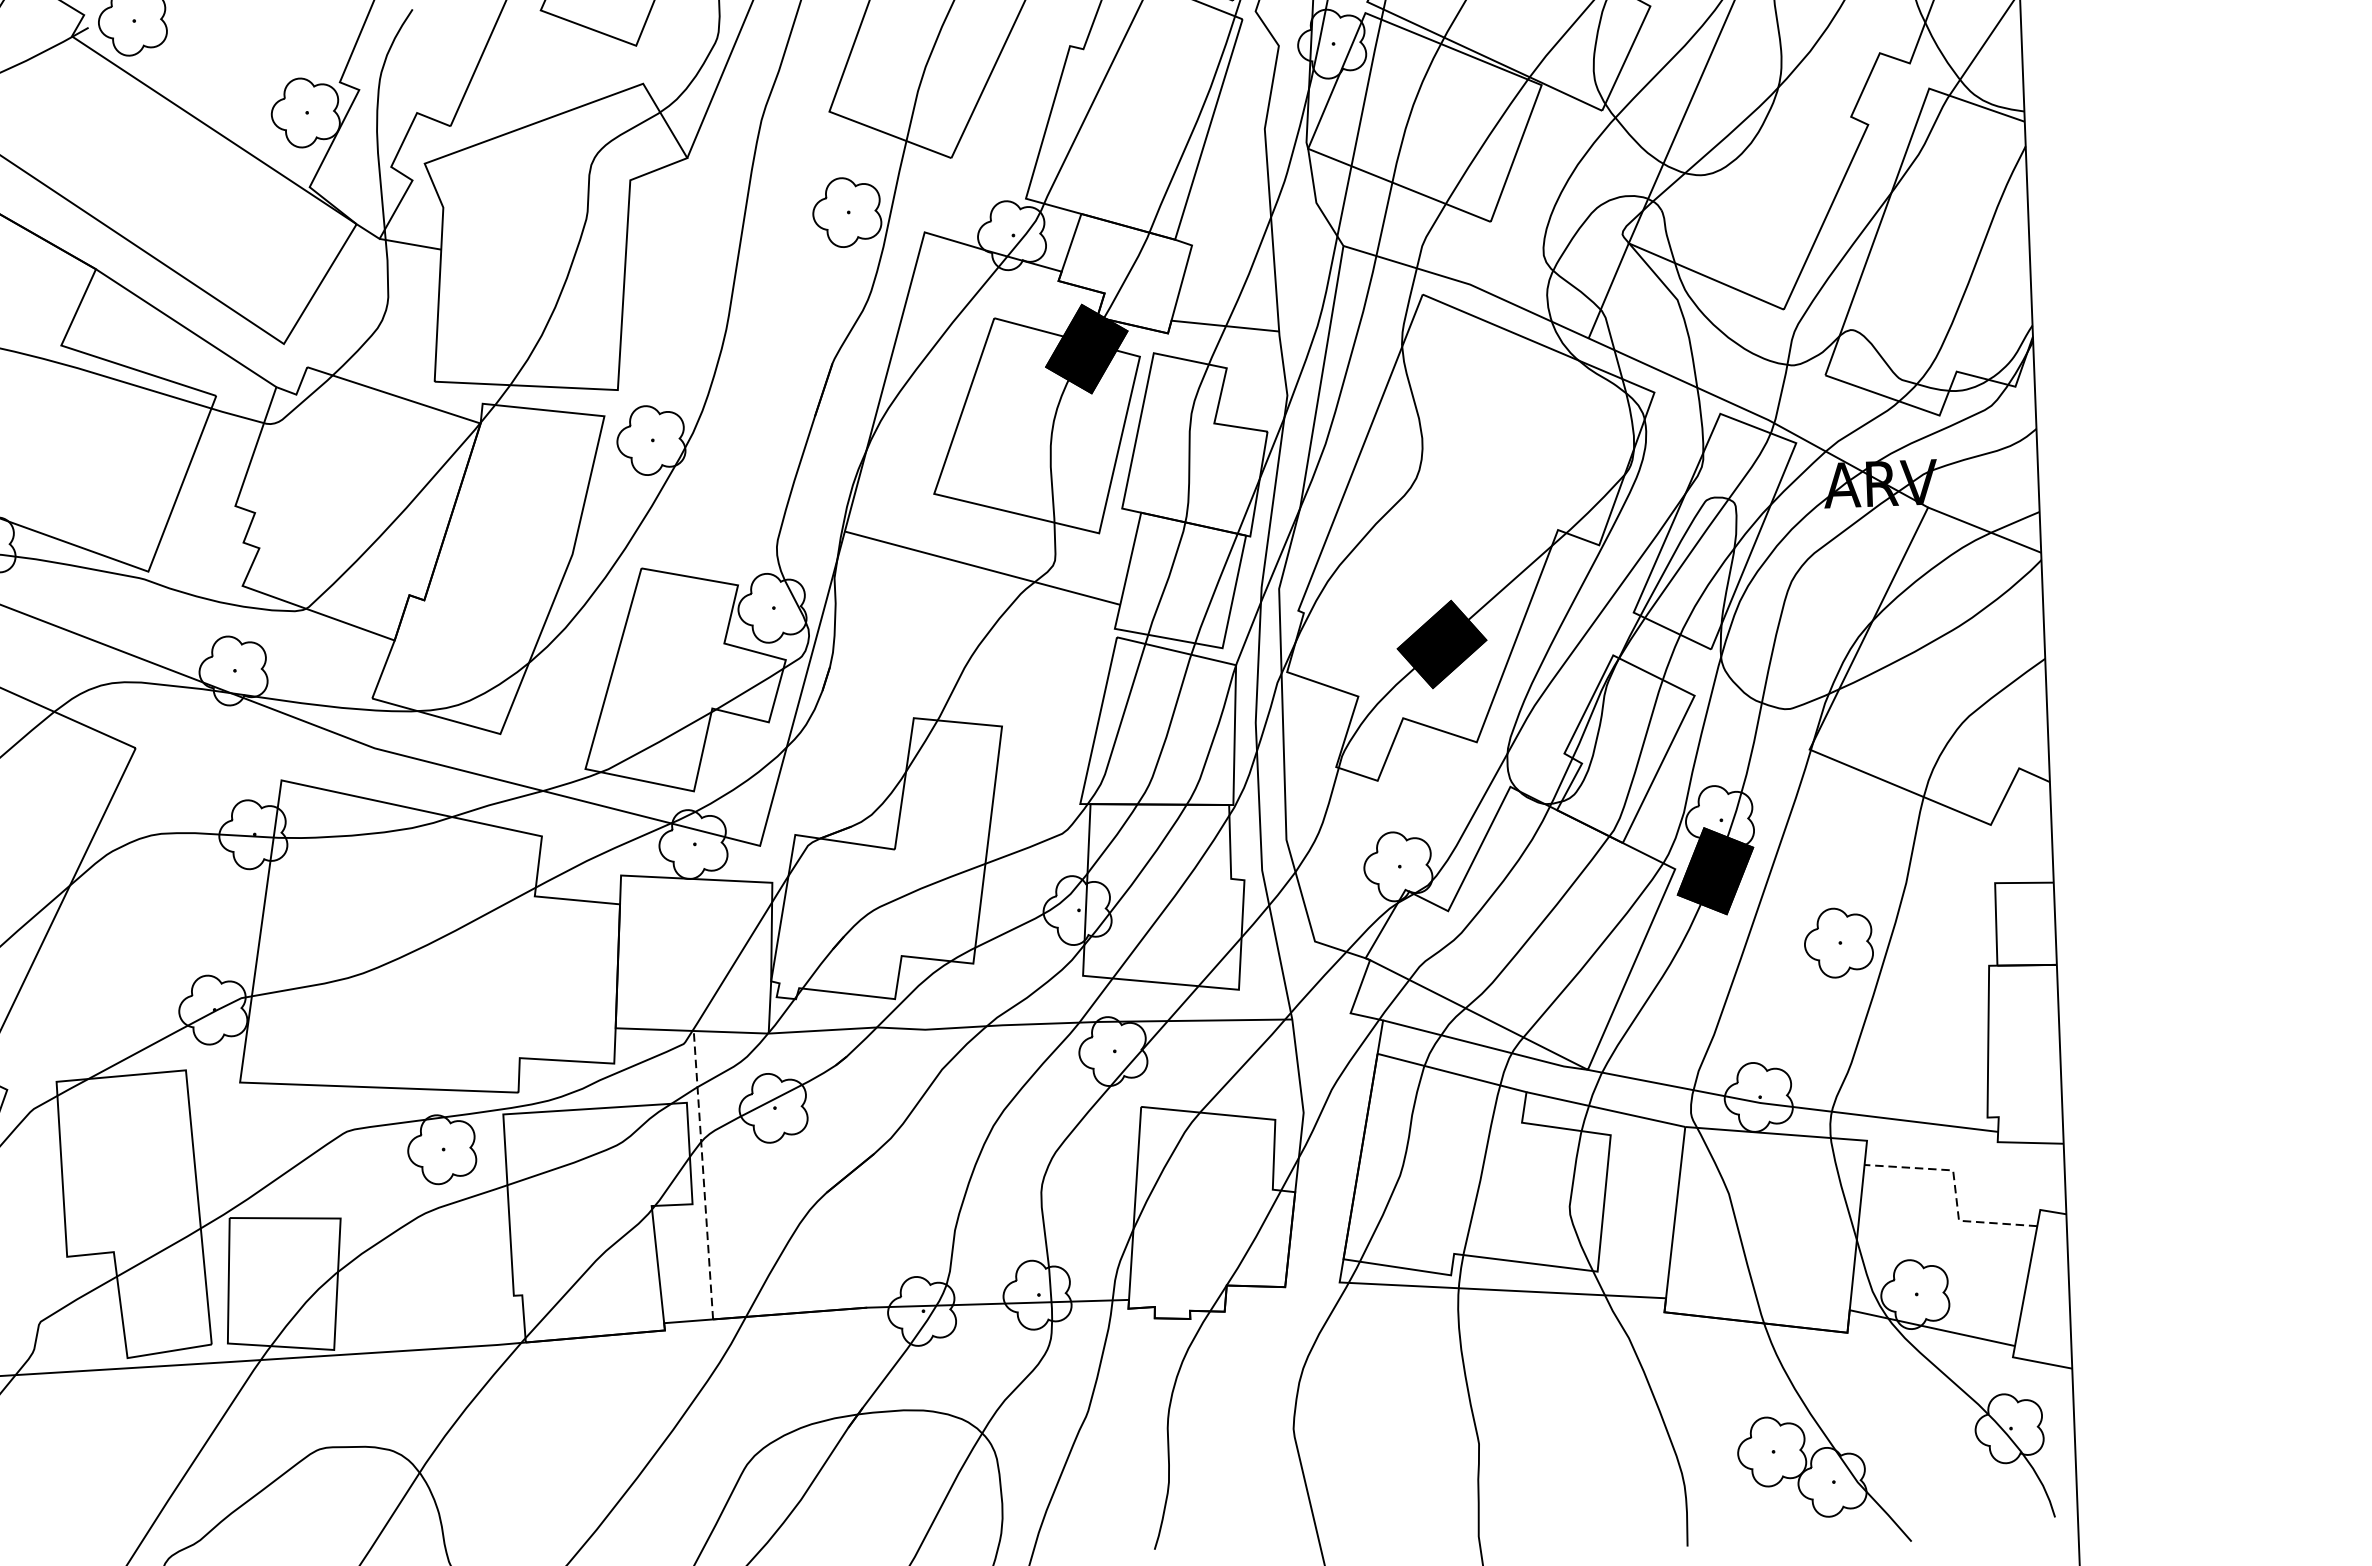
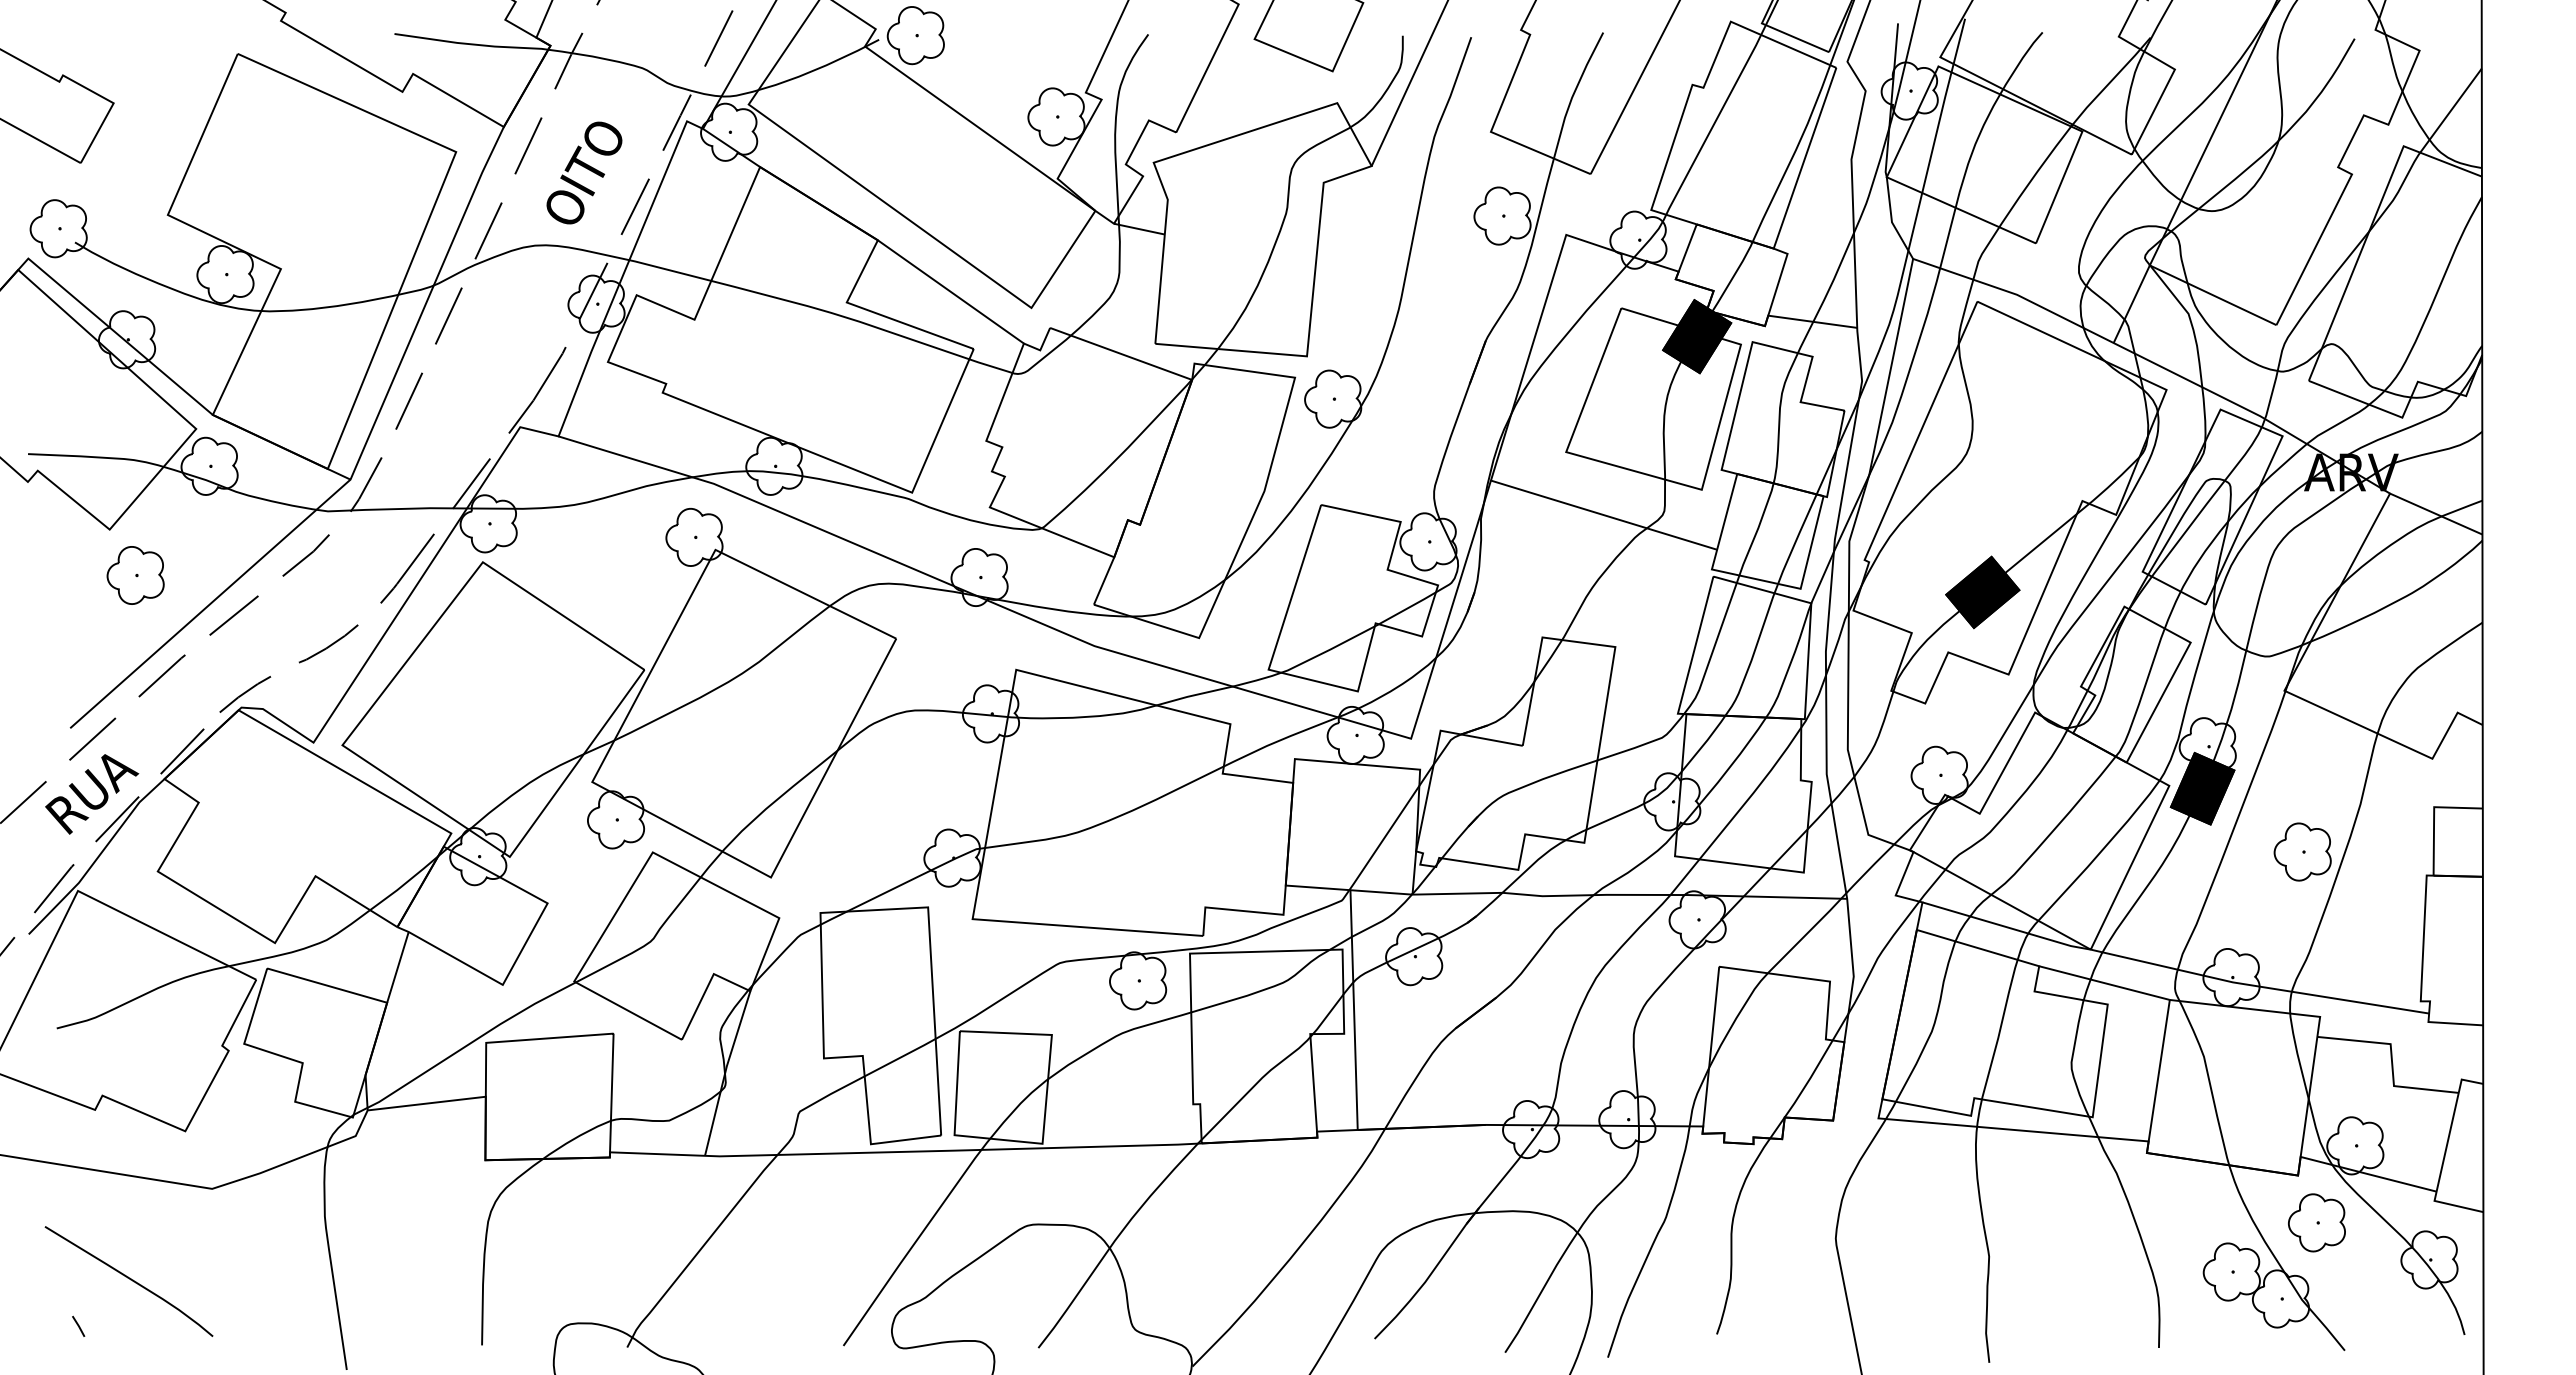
line: (703, 1175) -> (1354, 1010), dashed -> solid
line: (1954, 1190) -> (2391, 1060), dashed -> solid
part: (1871, 1388) -> (2316, 1222), added

